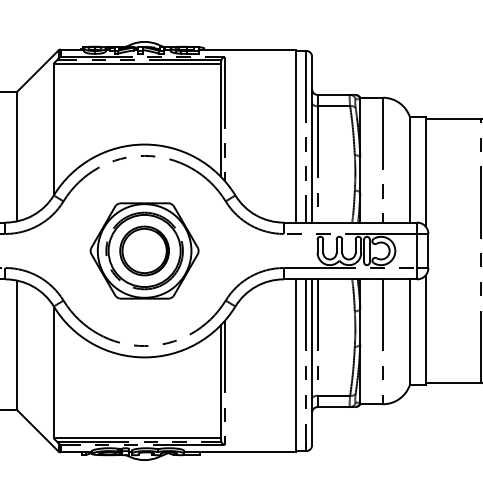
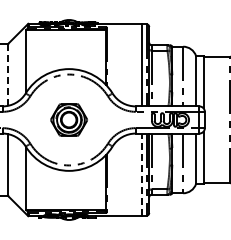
line: (17, 155) -> (8, 74), solid -> dashed
part: (143, 249) -> (68, 119), size x0.7
line: (295, 364) -> (141, 174), solid -> dashed

